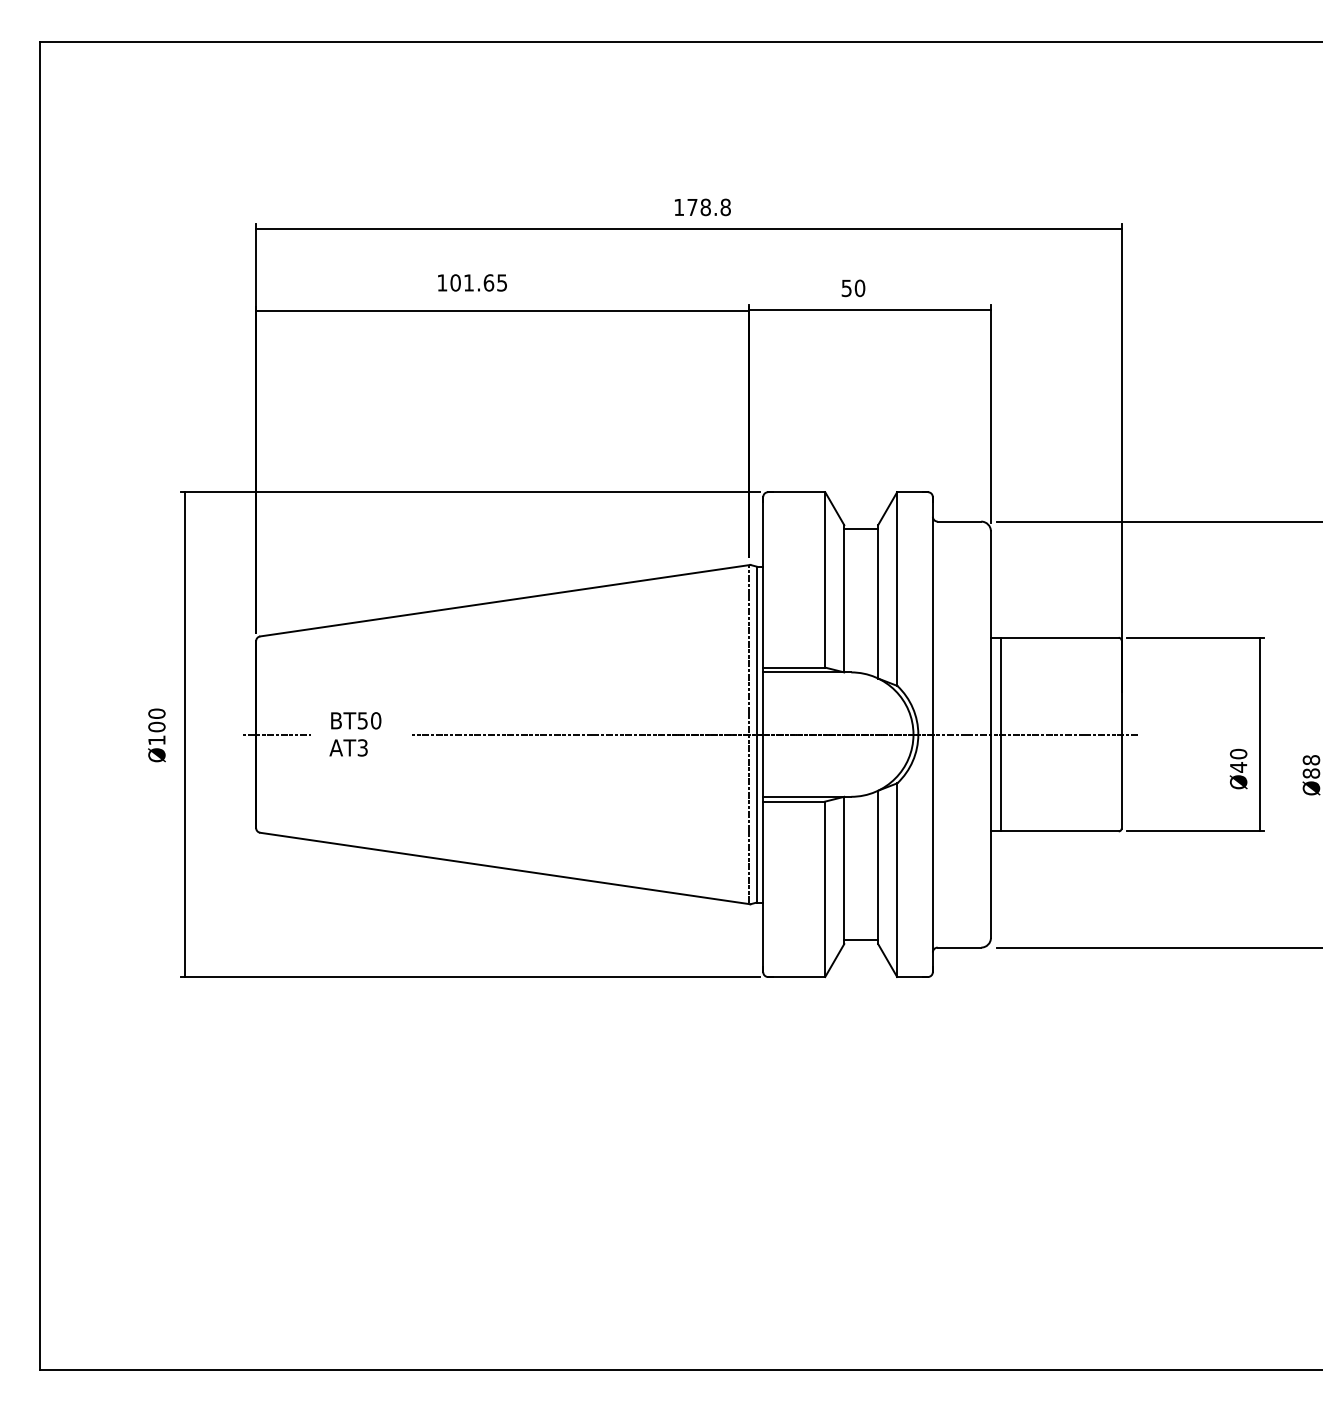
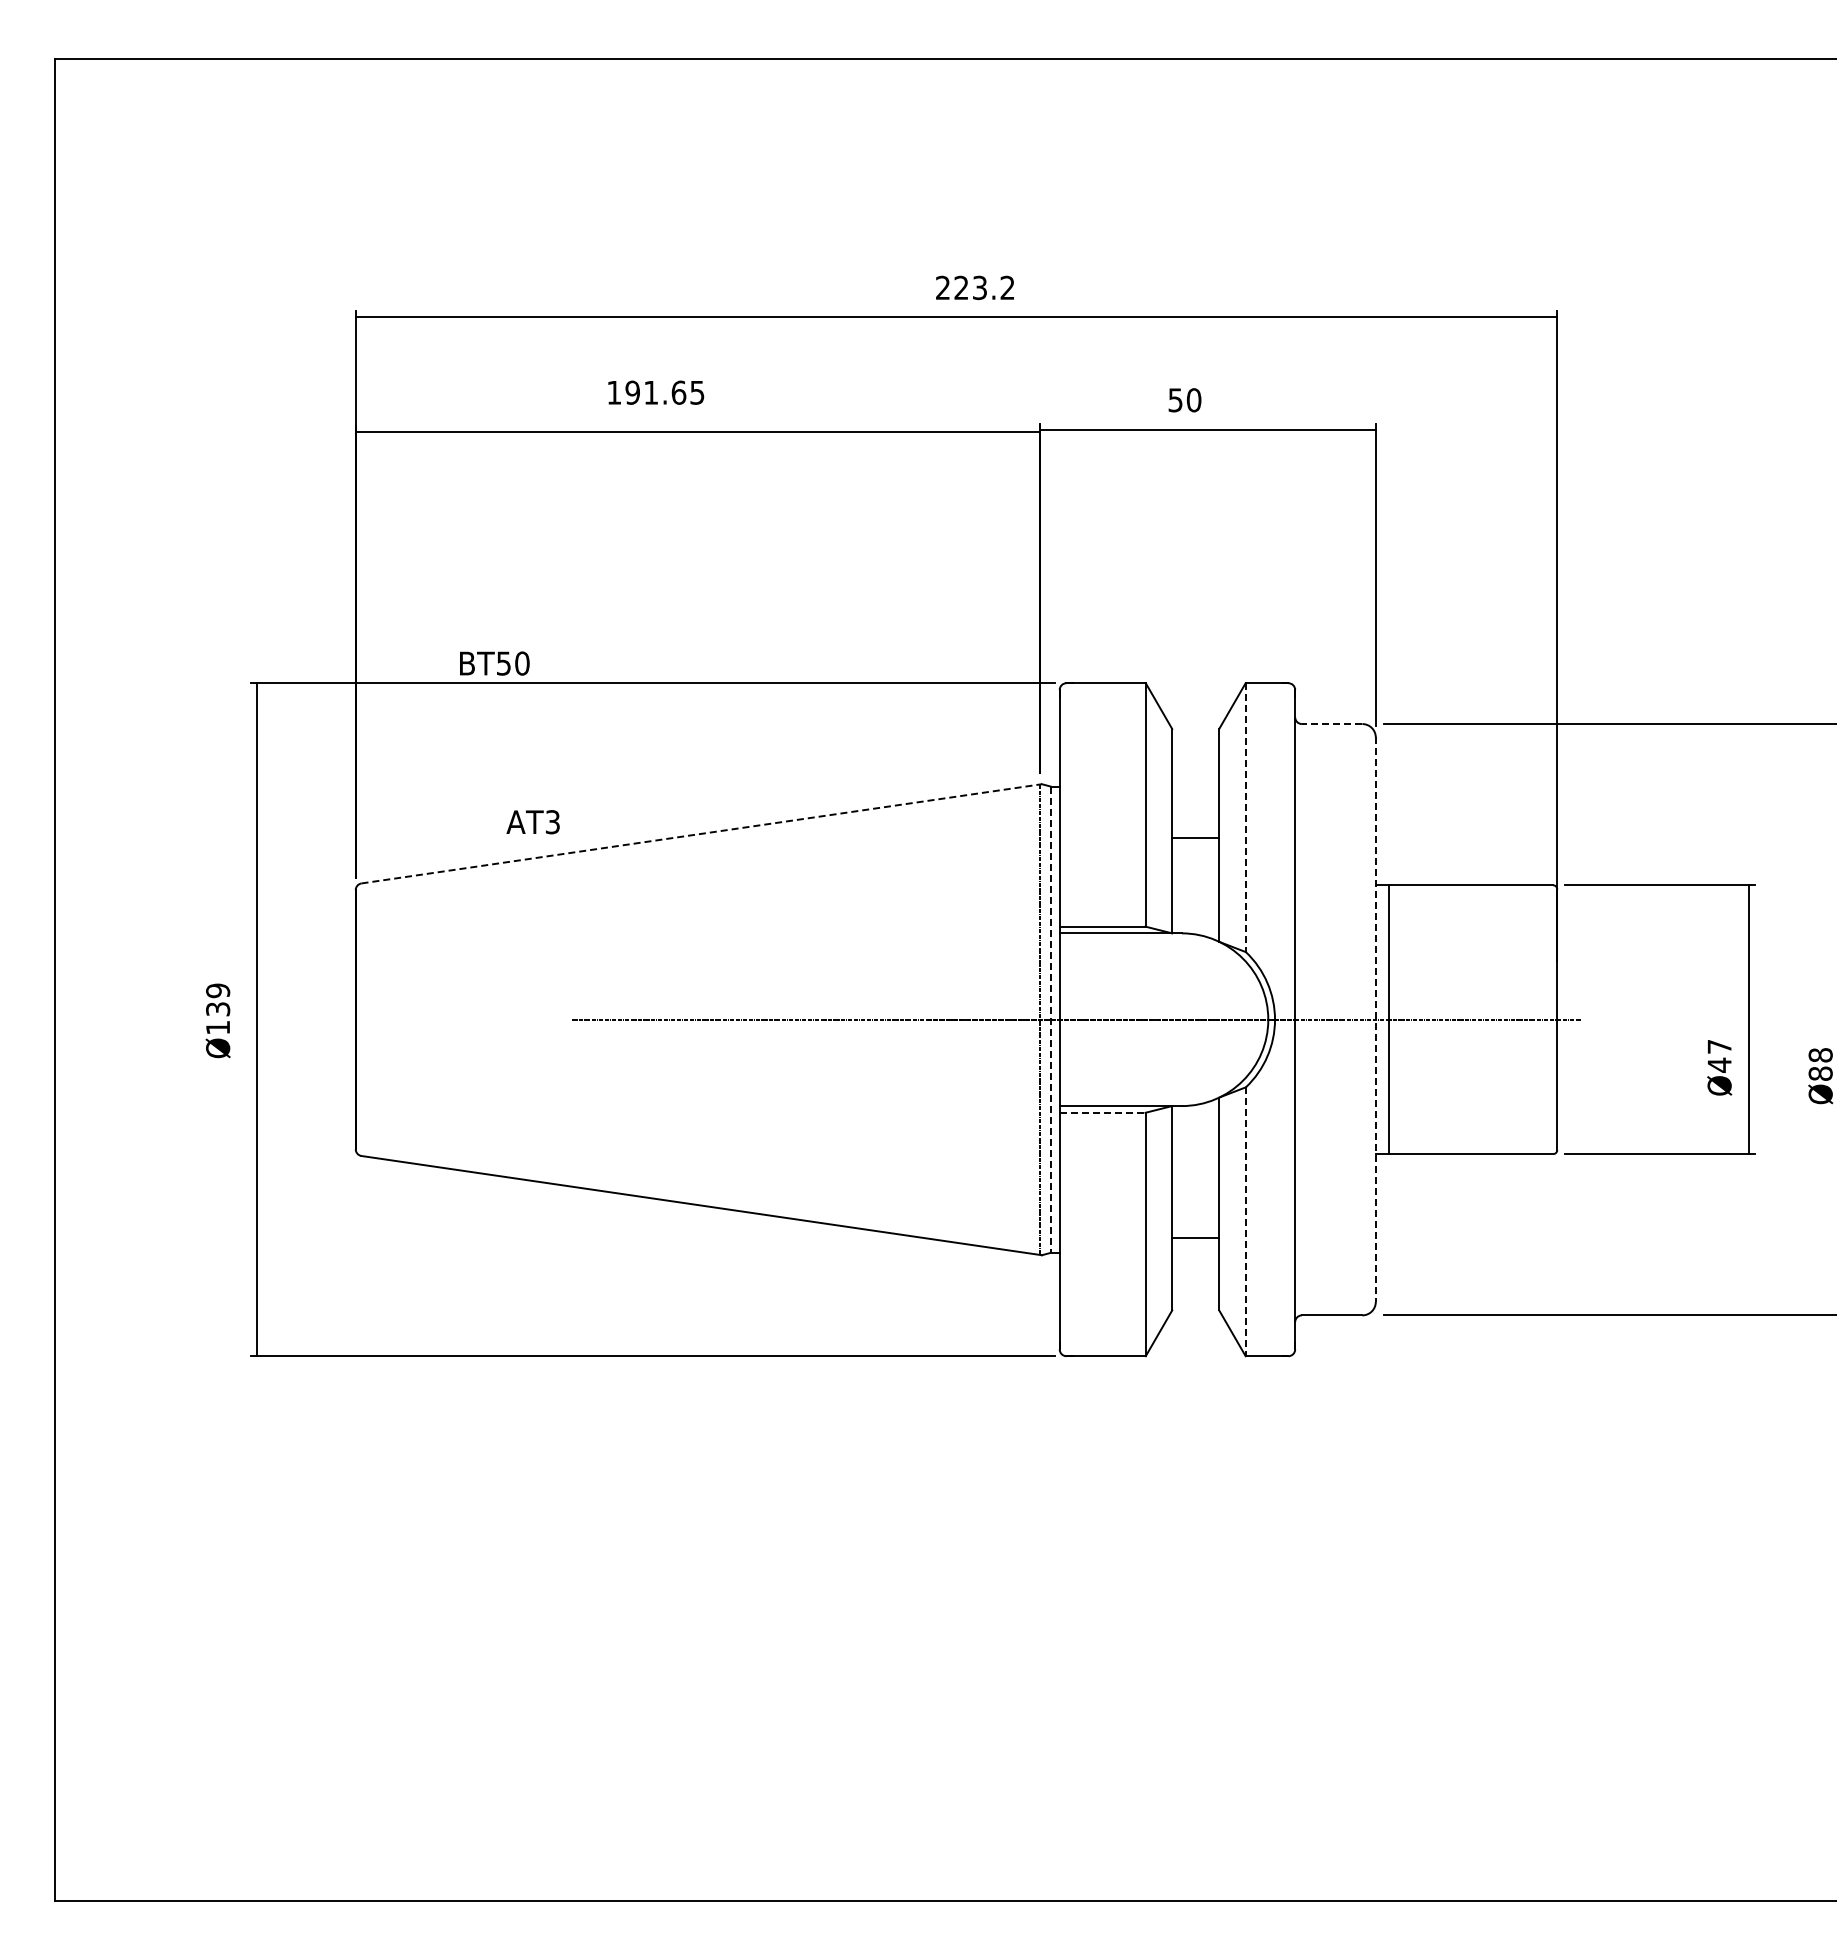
text: (702, 207) -> (975, 287), 178.8 -> 223.2
text: (455, 282) -> (632, 392), 101.65 -> 191.65
line: (959, 521) -> (1331, 724), solid -> dashed
line: (861, 529) -> (1195, 838), moved
line: (897, 589) -> (1245, 818), solid -> dashed
line: (505, 600) -> (701, 833), solid -> dashed
text: (157, 720) -> (218, 999), Ø100 -> Ø139
text: (356, 720) -> (494, 663), moved
line: (276, 734) -> (384, 1019), removed
line: (756, 735) -> (1050, 1020), solid -> dashed
line: (990, 735) -> (1375, 1020), solid -> dashed
text: (348, 748) -> (532, 822), moved
text: (1238, 753) -> (1719, 1046), Ø40 -> Ø47
line: (794, 801) -> (1102, 1112), solid -> dashed
line: (897, 880) -> (1245, 1222), solid -> dashed
line: (861, 940) -> (1195, 1238), moved

